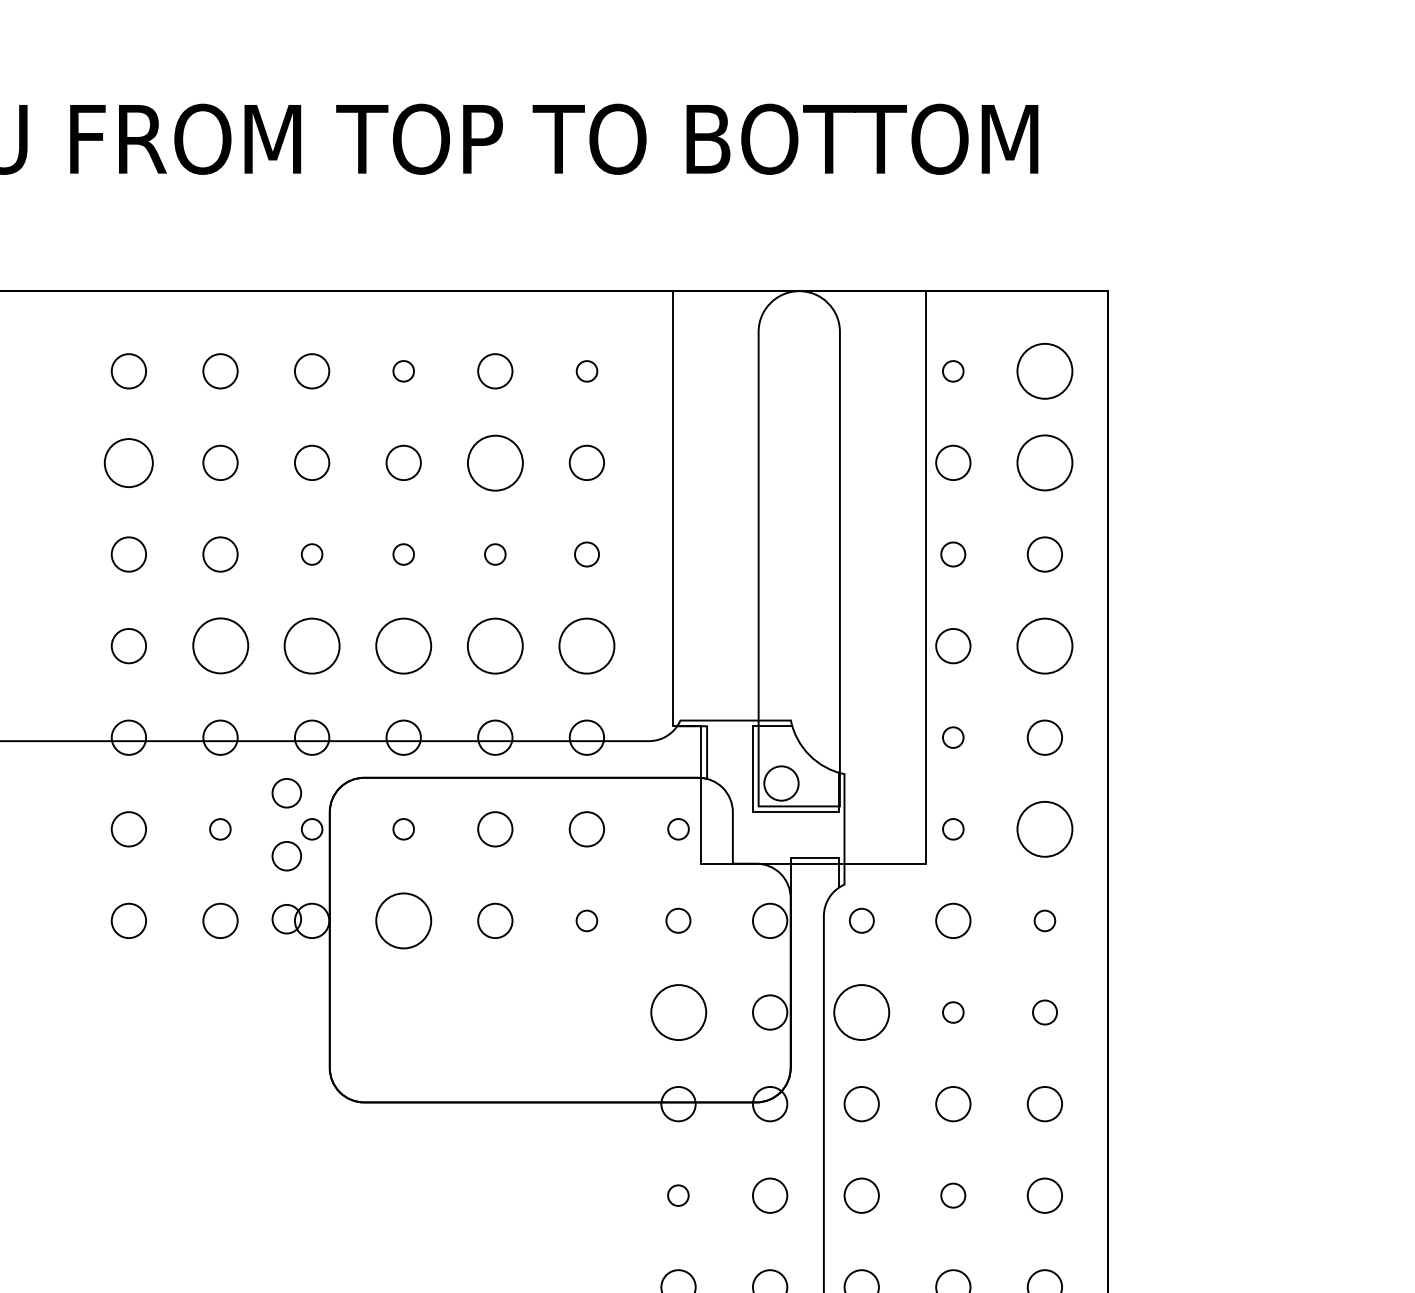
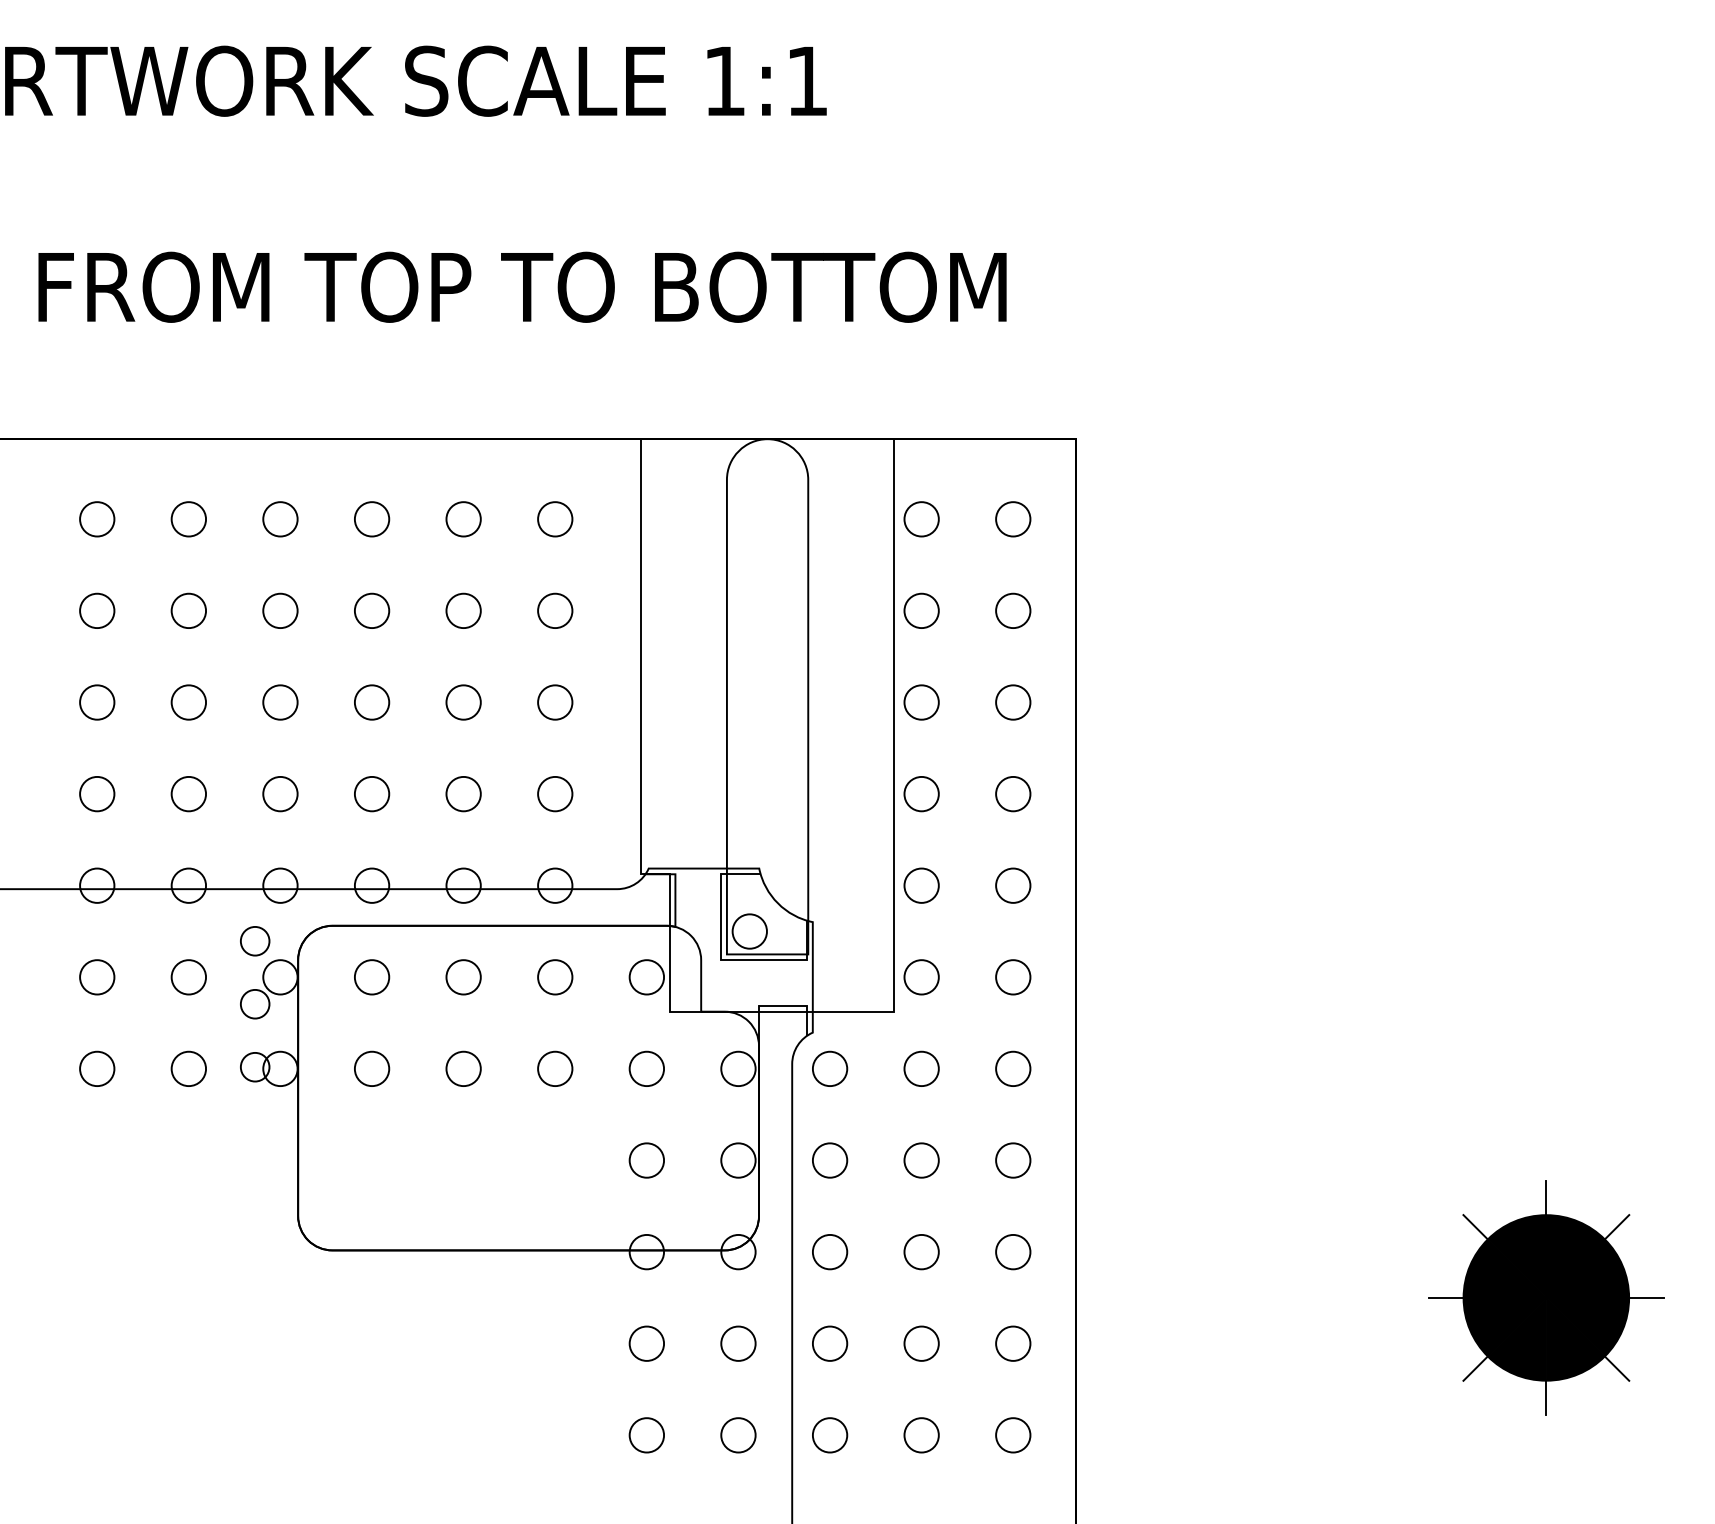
circle: (403, 371) -> (371, 519), size x1.67
circle: (587, 371) -> (555, 519), size x1.67
circle: (953, 371) -> (921, 519), size x1.67
circle: (1045, 371) -> (1013, 519), size x0.62
circle: (129, 462) -> (97, 610), size x0.71
circle: (495, 462) -> (463, 610), size x0.62
circle: (1045, 462) -> (1013, 610), size x0.62
circle: (312, 554) -> (280, 702), size x1.67
circle: (403, 554) -> (371, 702), size x1.67
circle: (495, 554) -> (463, 702), size x1.67
circle: (587, 554) -> (555, 702), size x1.43
circle: (953, 554) -> (921, 702), size x1.43
circle: (312, 645) -> (280, 793), size x0.62
circle: (403, 645) -> (371, 793), size x0.62
circle: (495, 645) -> (463, 793), size x0.62
circle: (587, 645) -> (555, 793), size x0.62
circle: (1045, 645) -> (1013, 793), size x0.62
circle: (220, 646) -> (188, 794), size x0.62
circle: (953, 737) -> (921, 885), size x1.67
circle: (220, 829) -> (188, 977), size x1.67
circle: (312, 829) -> (280, 977), size x1.67
circle: (403, 829) -> (371, 977), size x1.67
circle: (678, 829) -> (646, 977), size x1.67
circle: (953, 829) -> (921, 977), size x1.67
circle: (1045, 829) -> (1013, 977), size x0.62
circle: (403, 920) -> (371, 1068), size x0.62
circle: (587, 920) -> (555, 1068), size x1.67
circle: (678, 920) -> (646, 1068), size x1.43
circle: (862, 920) -> (830, 1068), size x1.43
circle: (1045, 920) -> (1013, 1068), size x1.67
circle: (678, 1012) -> (646, 1160), size x0.62
circle: (861, 1012) -> (829, 1160), size x0.62
circle: (953, 1012) -> (921, 1160), size x1.67
circle: (1045, 1012) -> (1013, 1160), size x1.43
circle: (678, 1195) -> (646, 1343), size x1.67
circle: (953, 1195) -> (921, 1343), size x1.43

